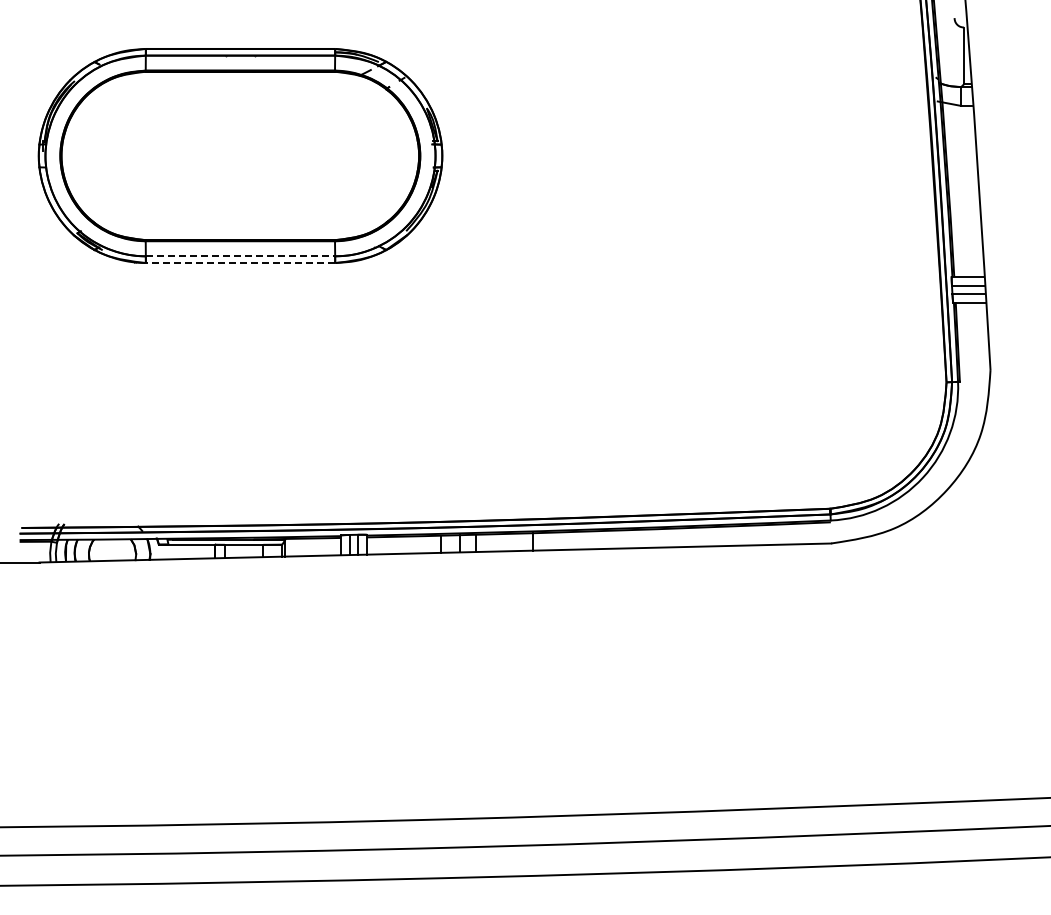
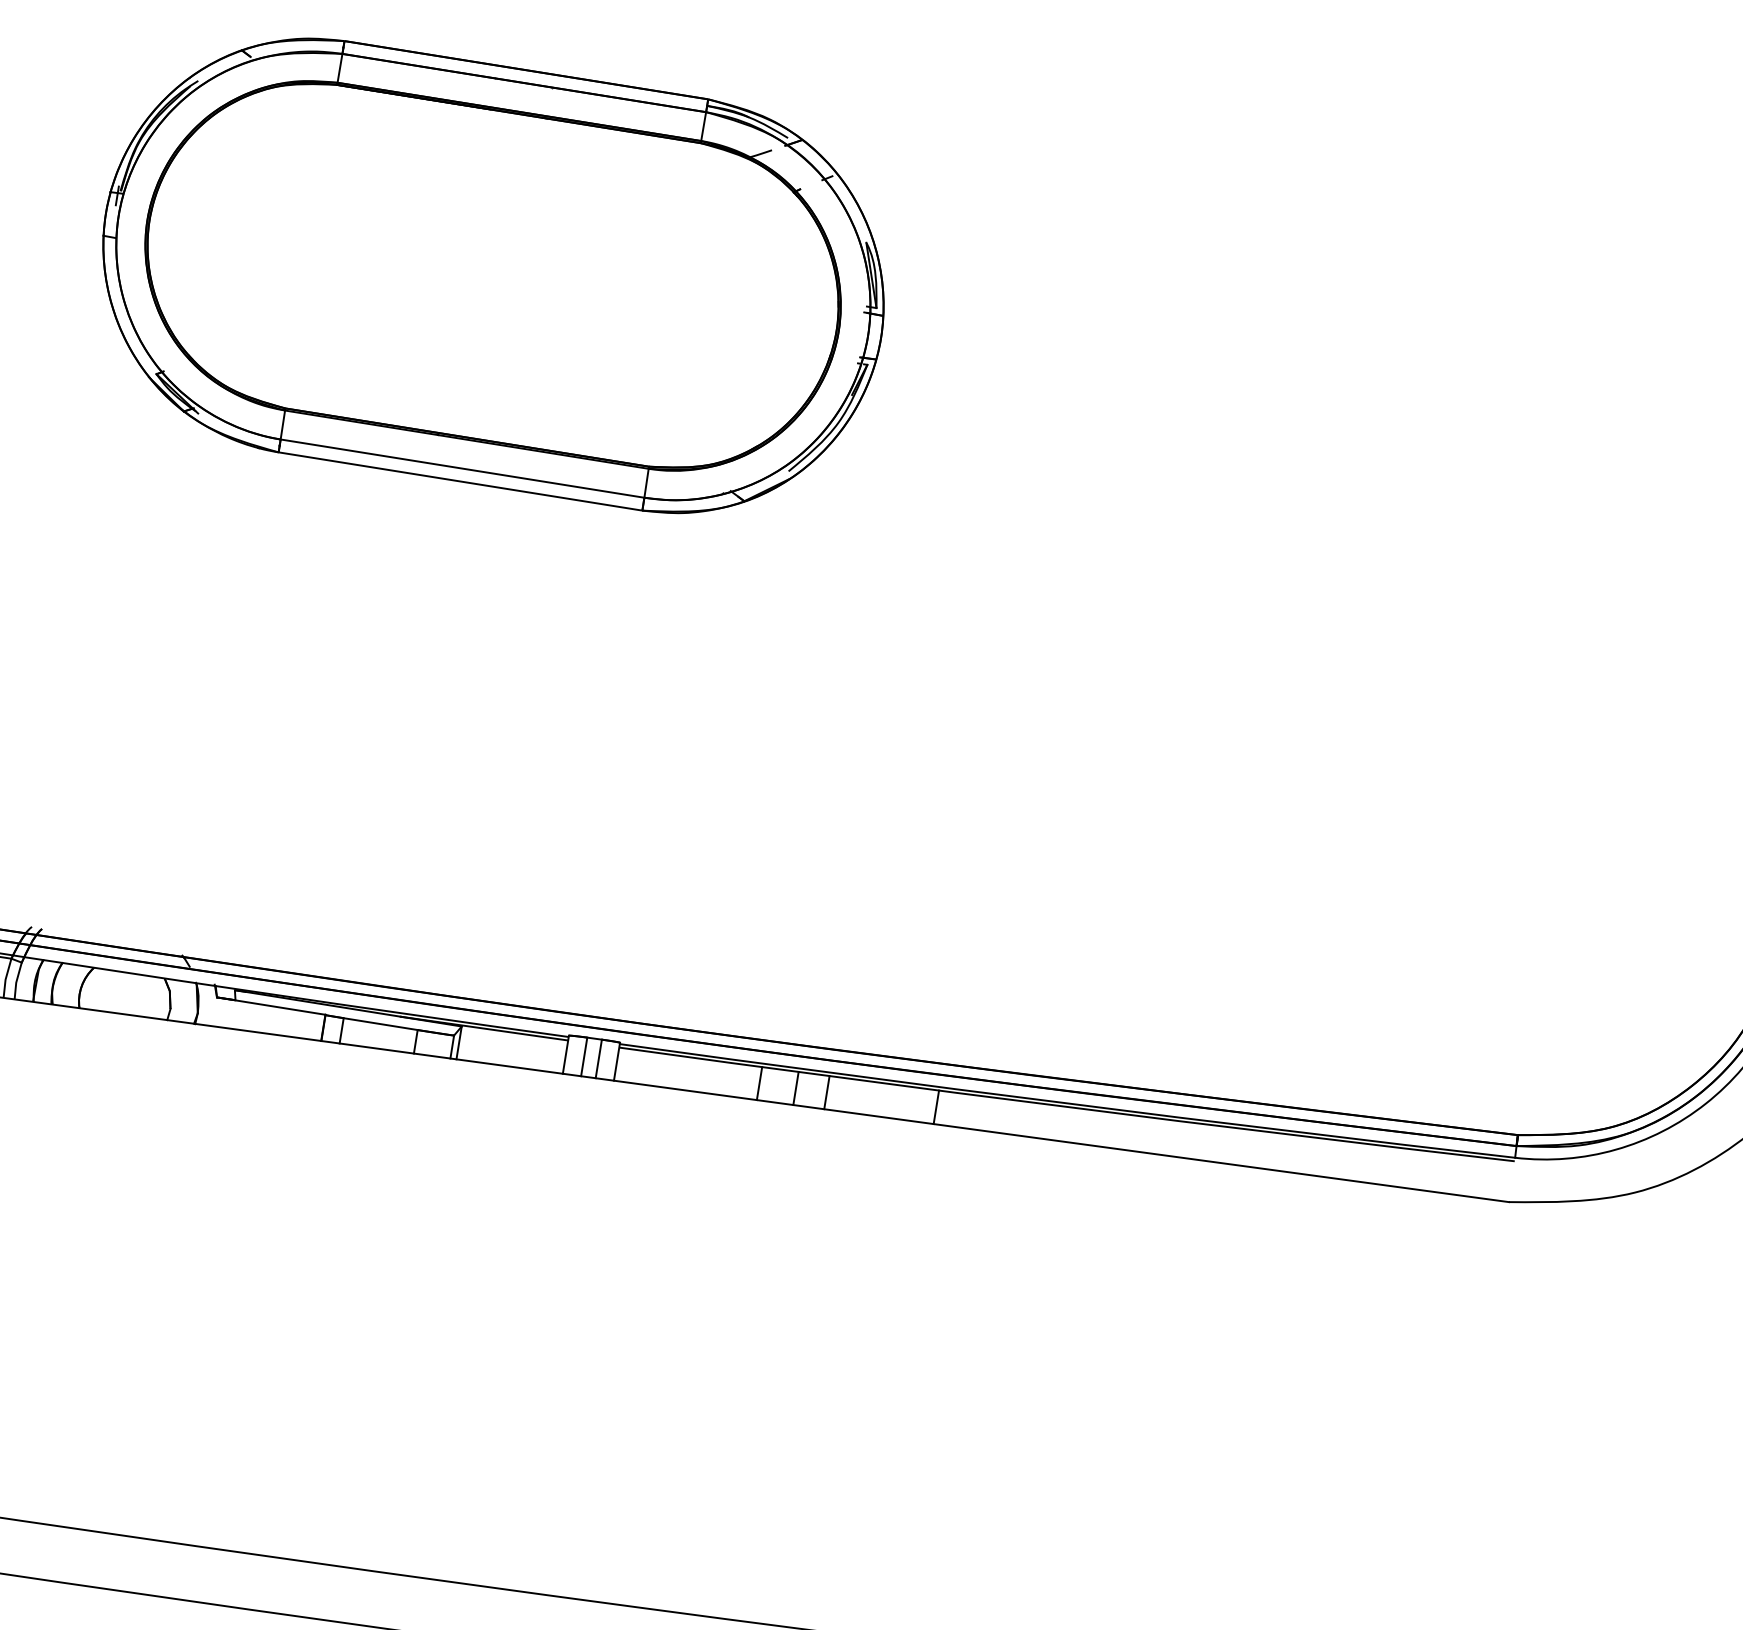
line: (240, 256) -> (462, 468), dashed -> solid
line: (240, 263) -> (460, 482), dashed -> solid

